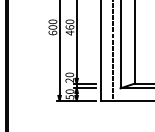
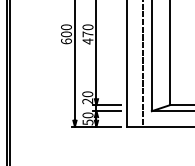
text: (69, 27) -> (87, 34), 460 -> 470

